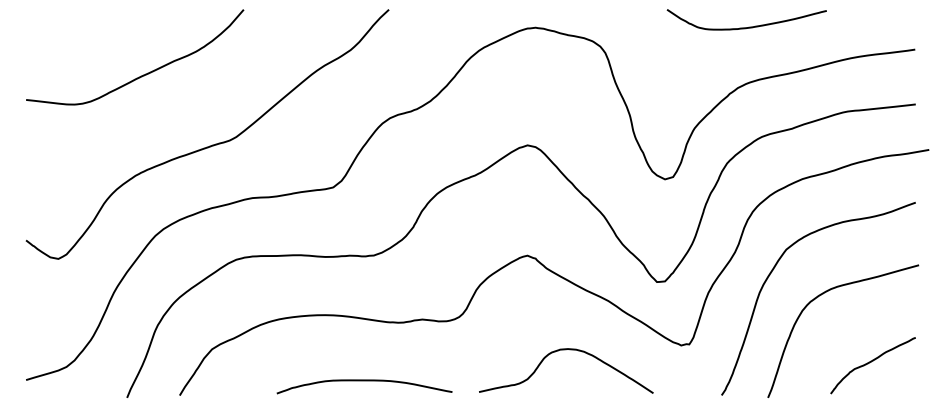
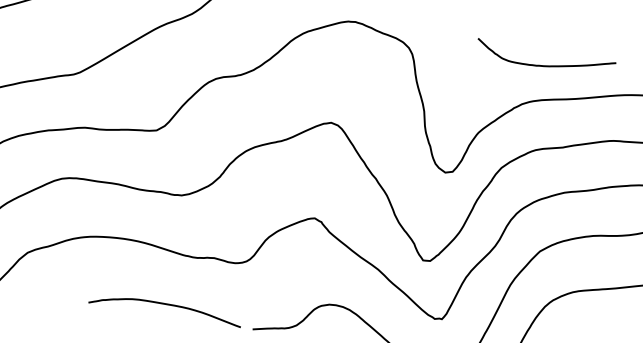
curve: (749, 26) -> (547, 65), moved
curve: (364, 381) -> (166, 305), moved

